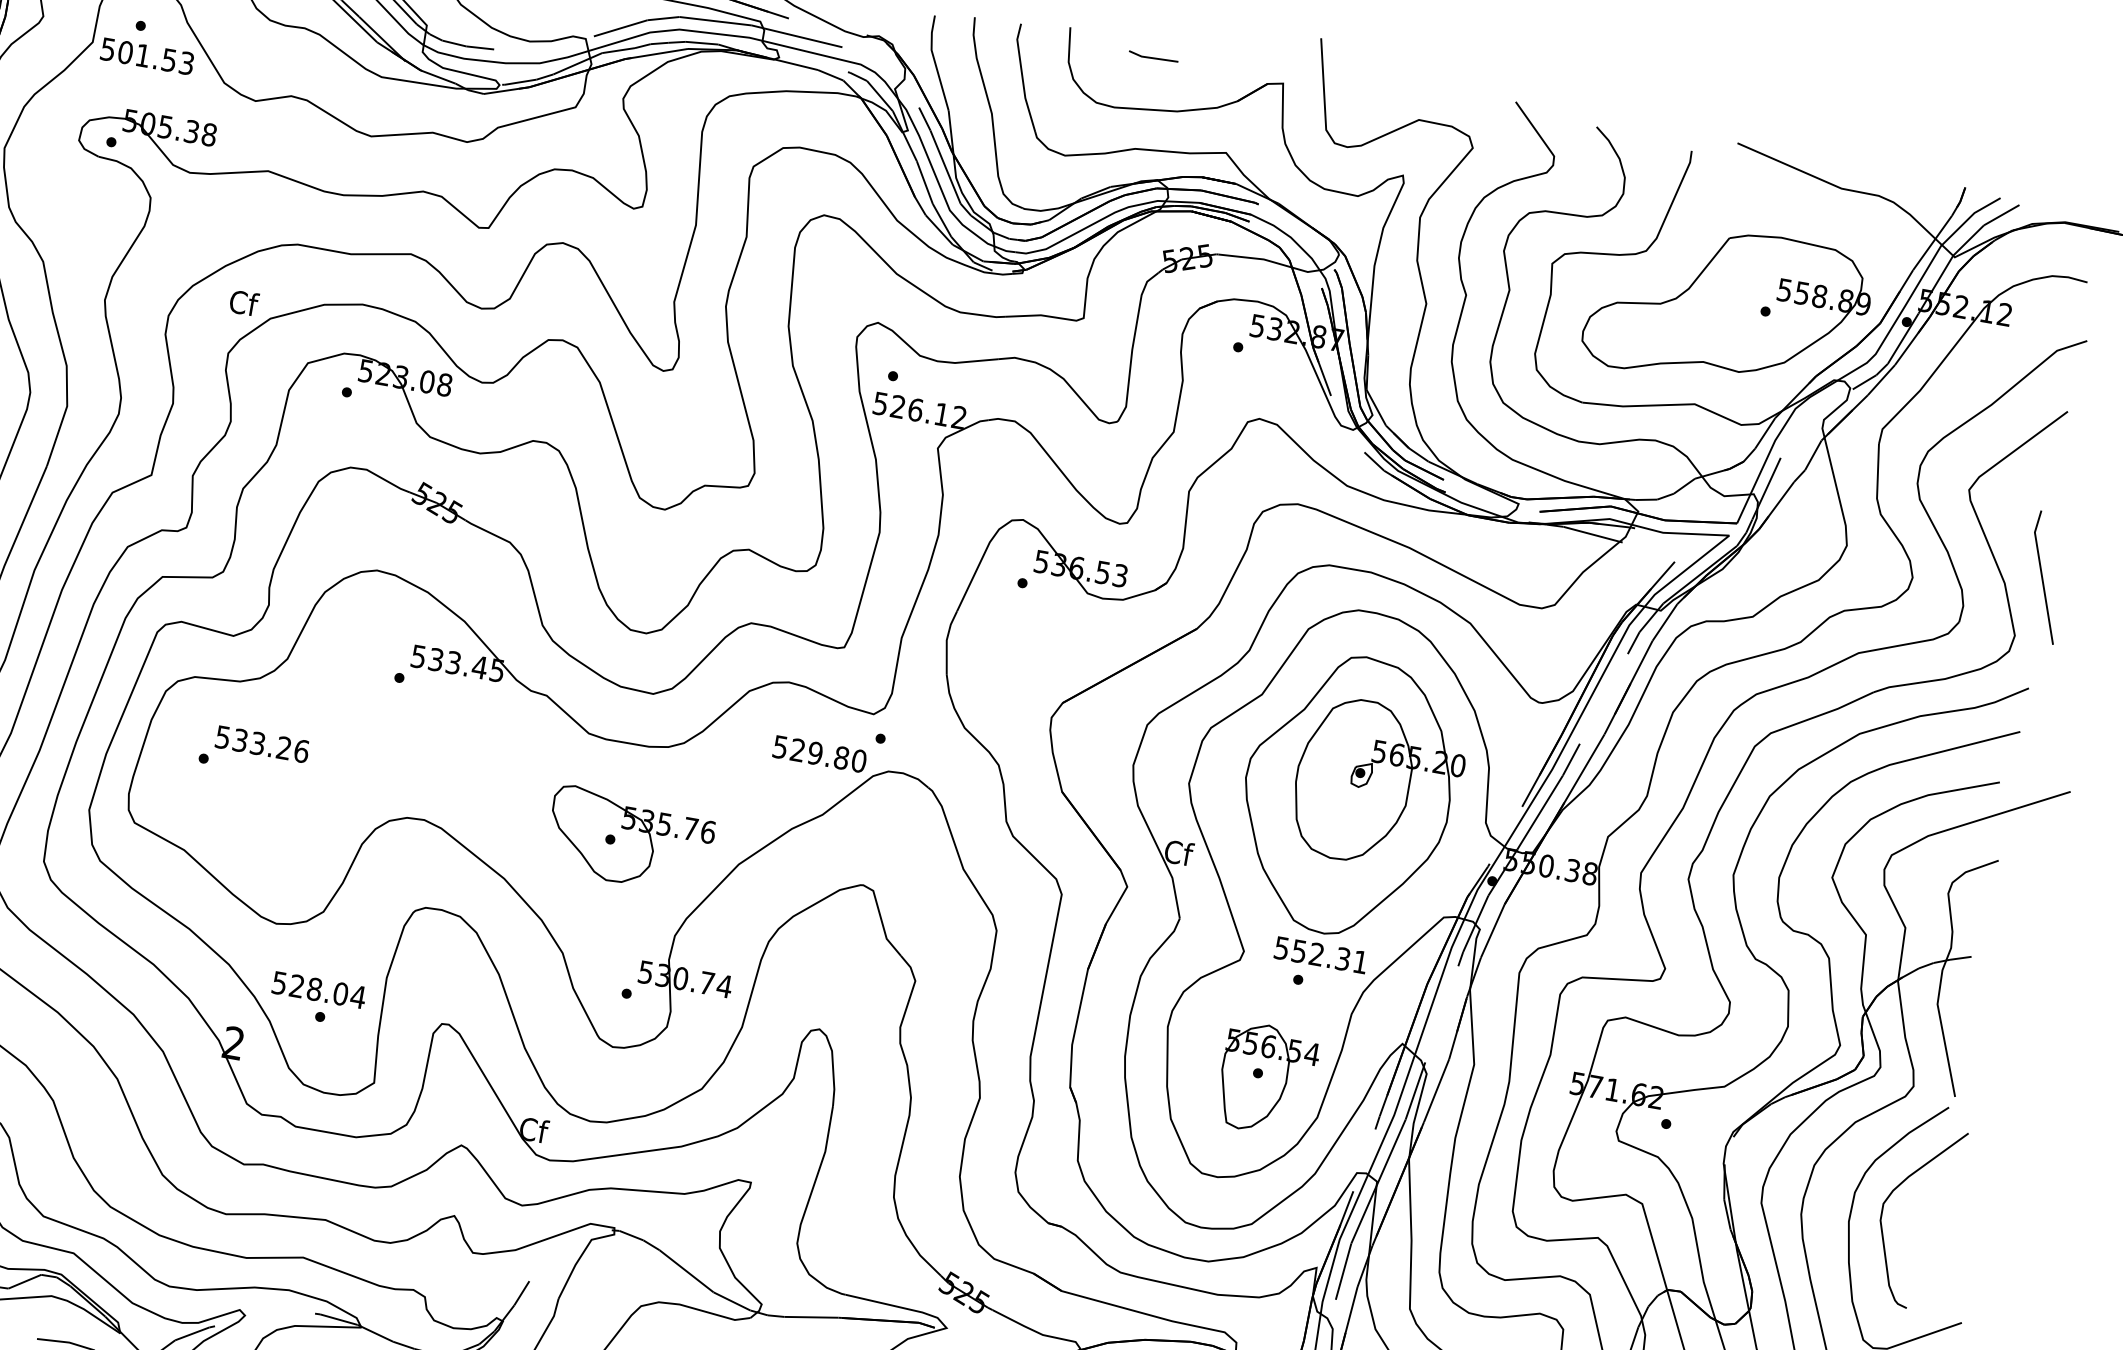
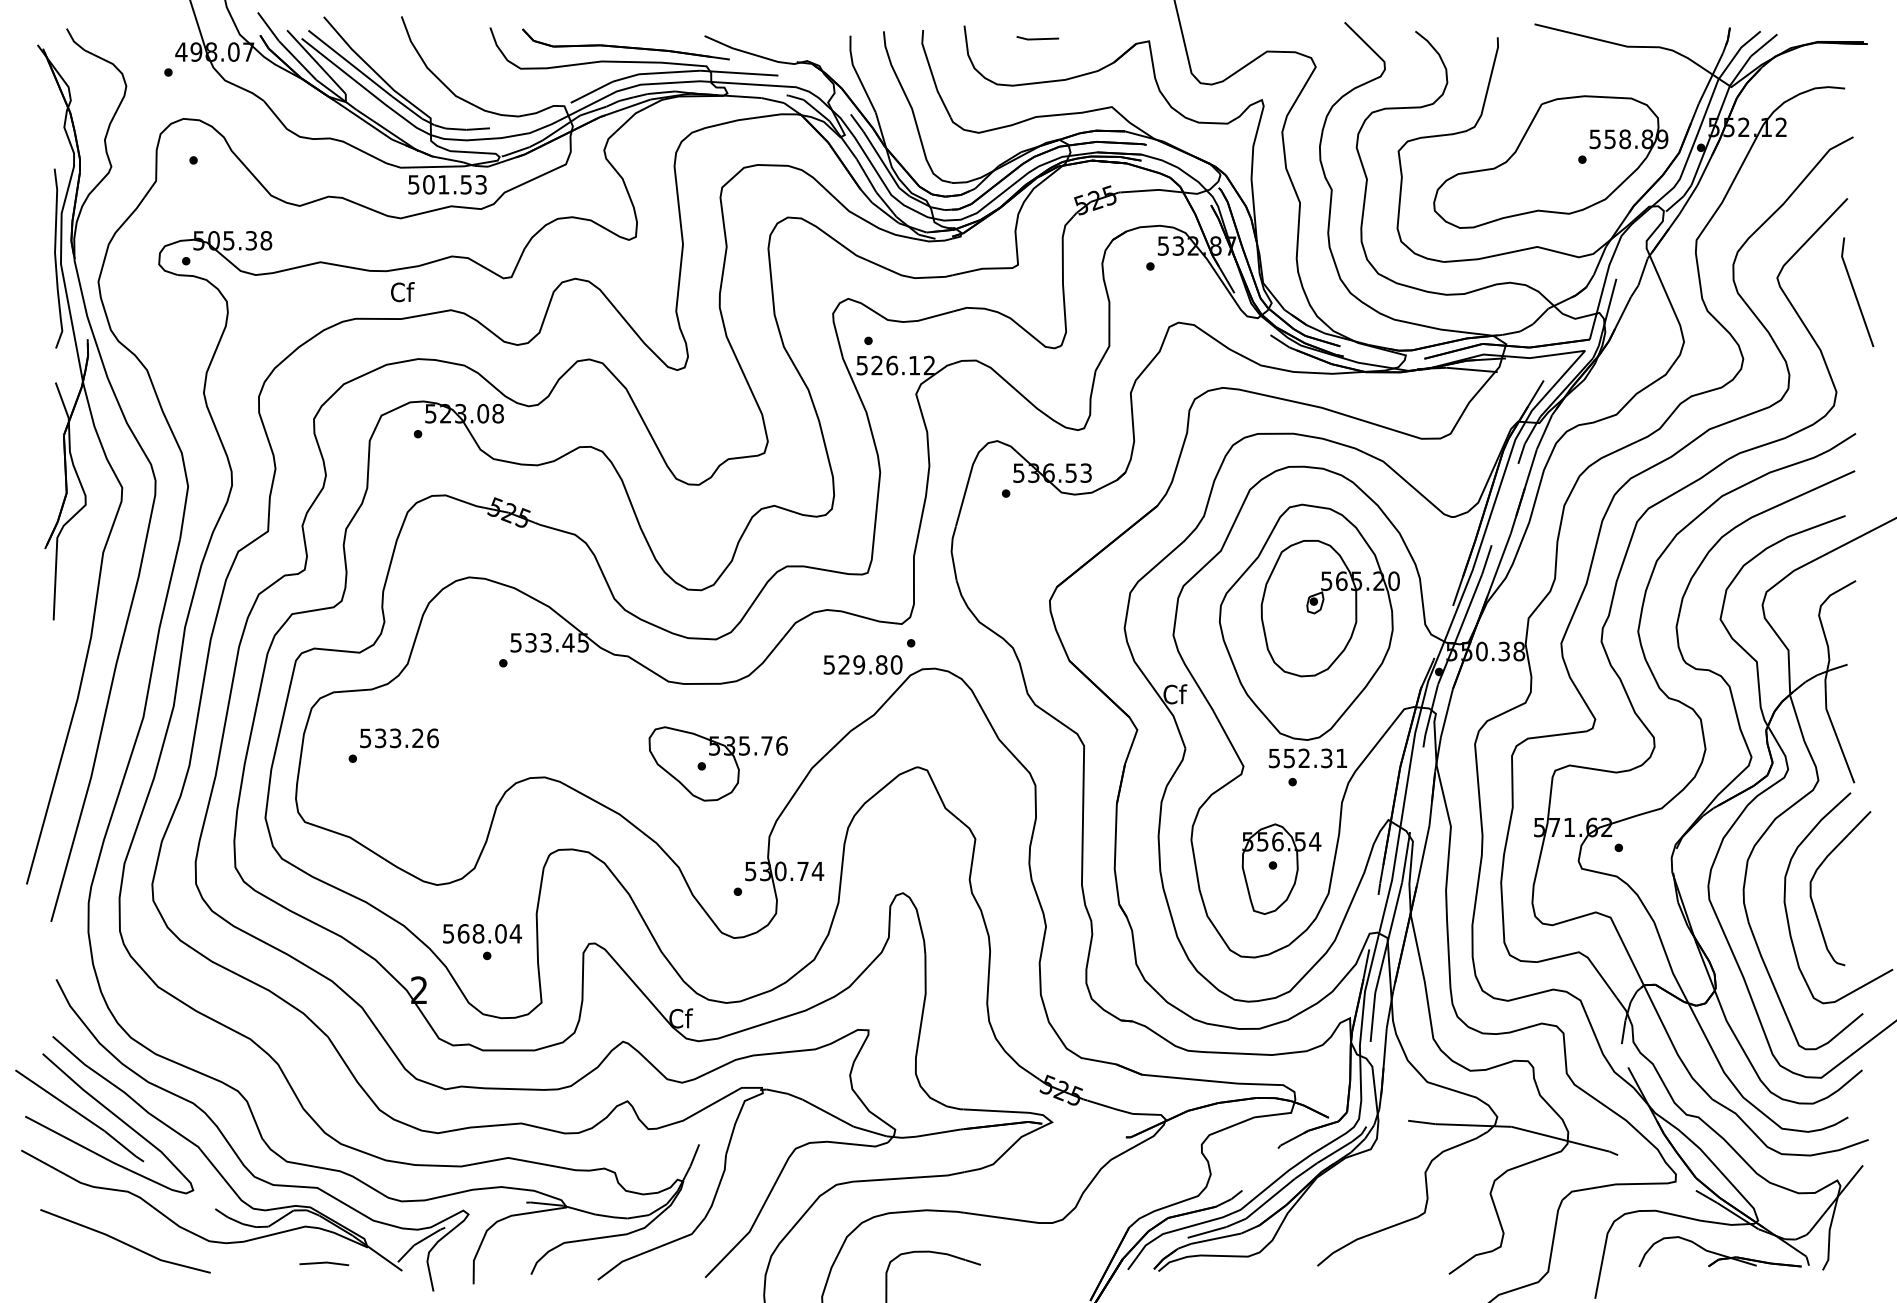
text: (147, 56) -> (447, 184), moved
text: (243, 303) -> (402, 292), moved
line: (2043, 577) -> (1855, 292), moved
text: (297, 985) -> (463, 933), 528.04 -> 568.04

